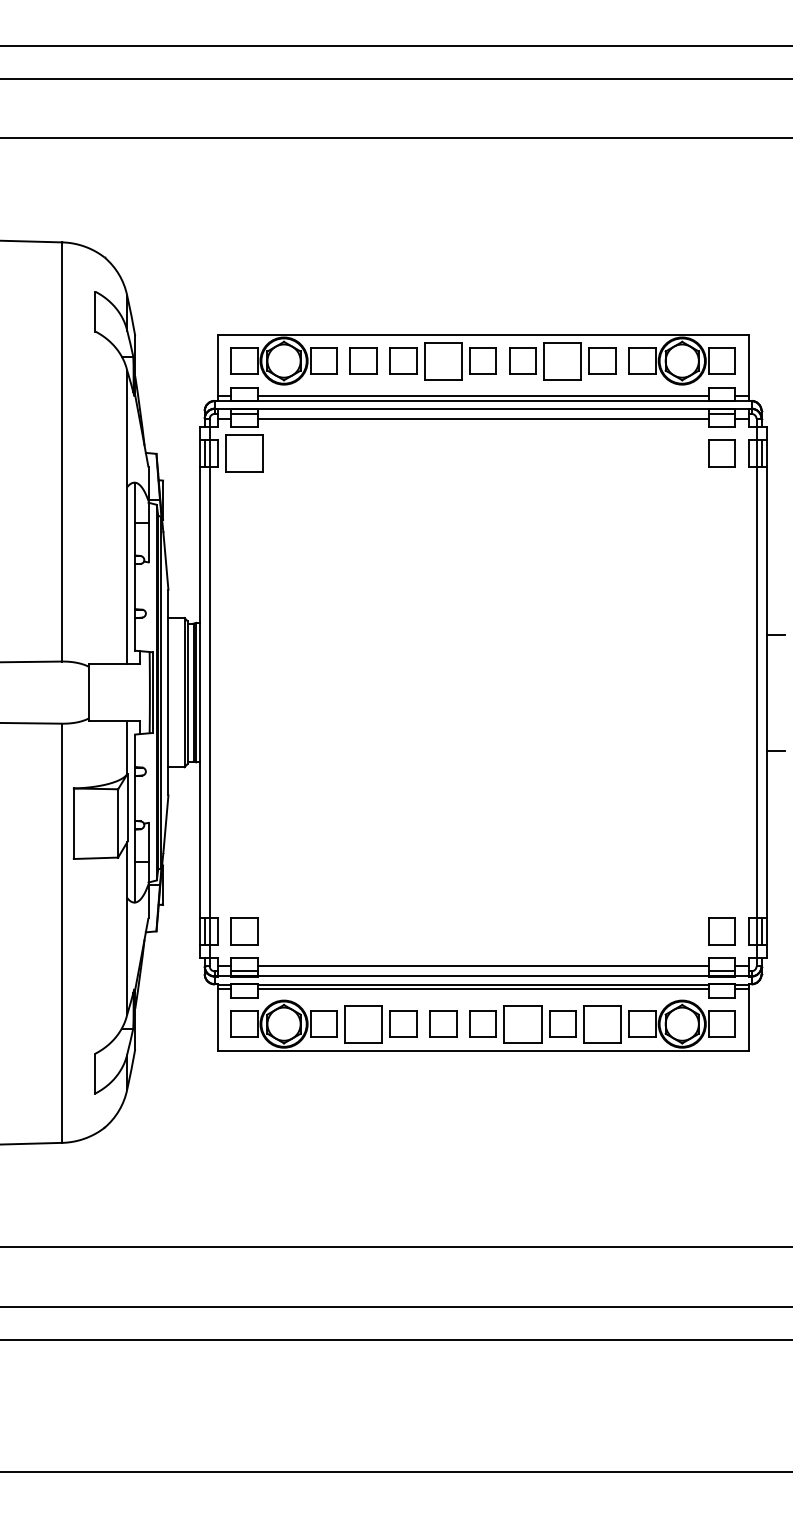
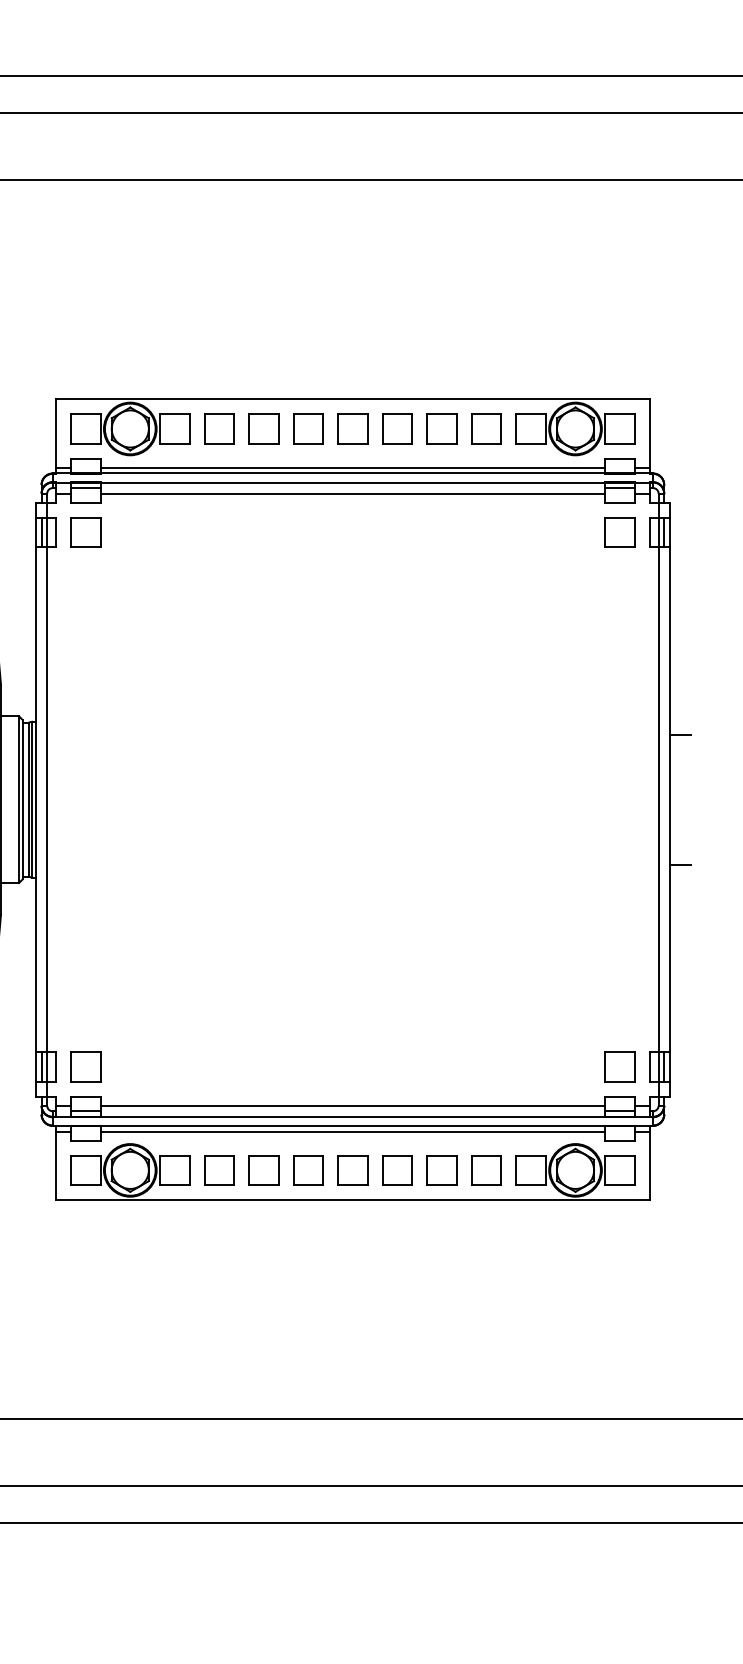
part: (443, 360) -> (308, 428), size x0.71
part: (562, 360) -> (441, 428), size x0.71
part: (244, 453) -> (86, 532), size x0.71
part: (363, 1023) -> (219, 1169), size x0.71
part: (522, 1023) -> (396, 1169), size x0.71
part: (602, 1023) -> (486, 1169), size x0.71

